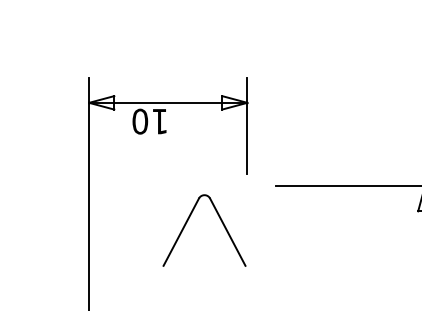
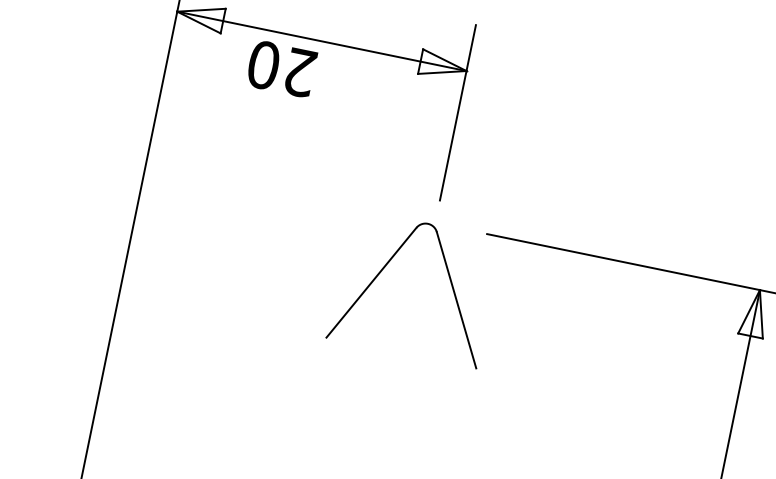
text: (160, 121) -> (300, 72), 10 -> 20
part: (187, 222) -> (386, 267), moved

